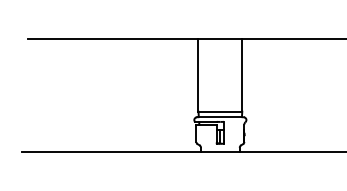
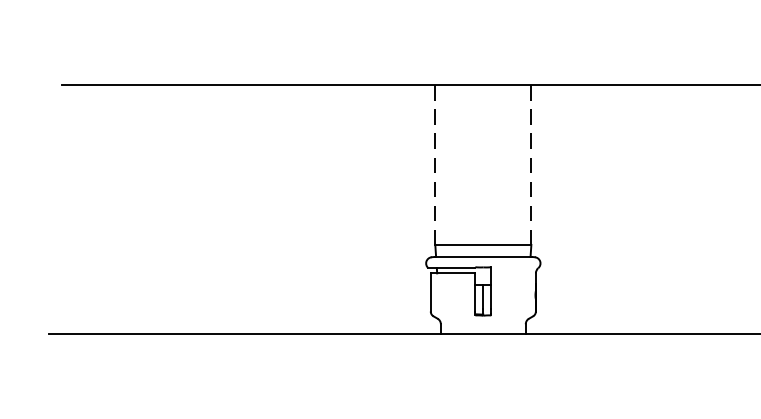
line: (198, 75) -> (435, 165), solid -> dashed
line: (242, 75) -> (531, 165), solid -> dashed

